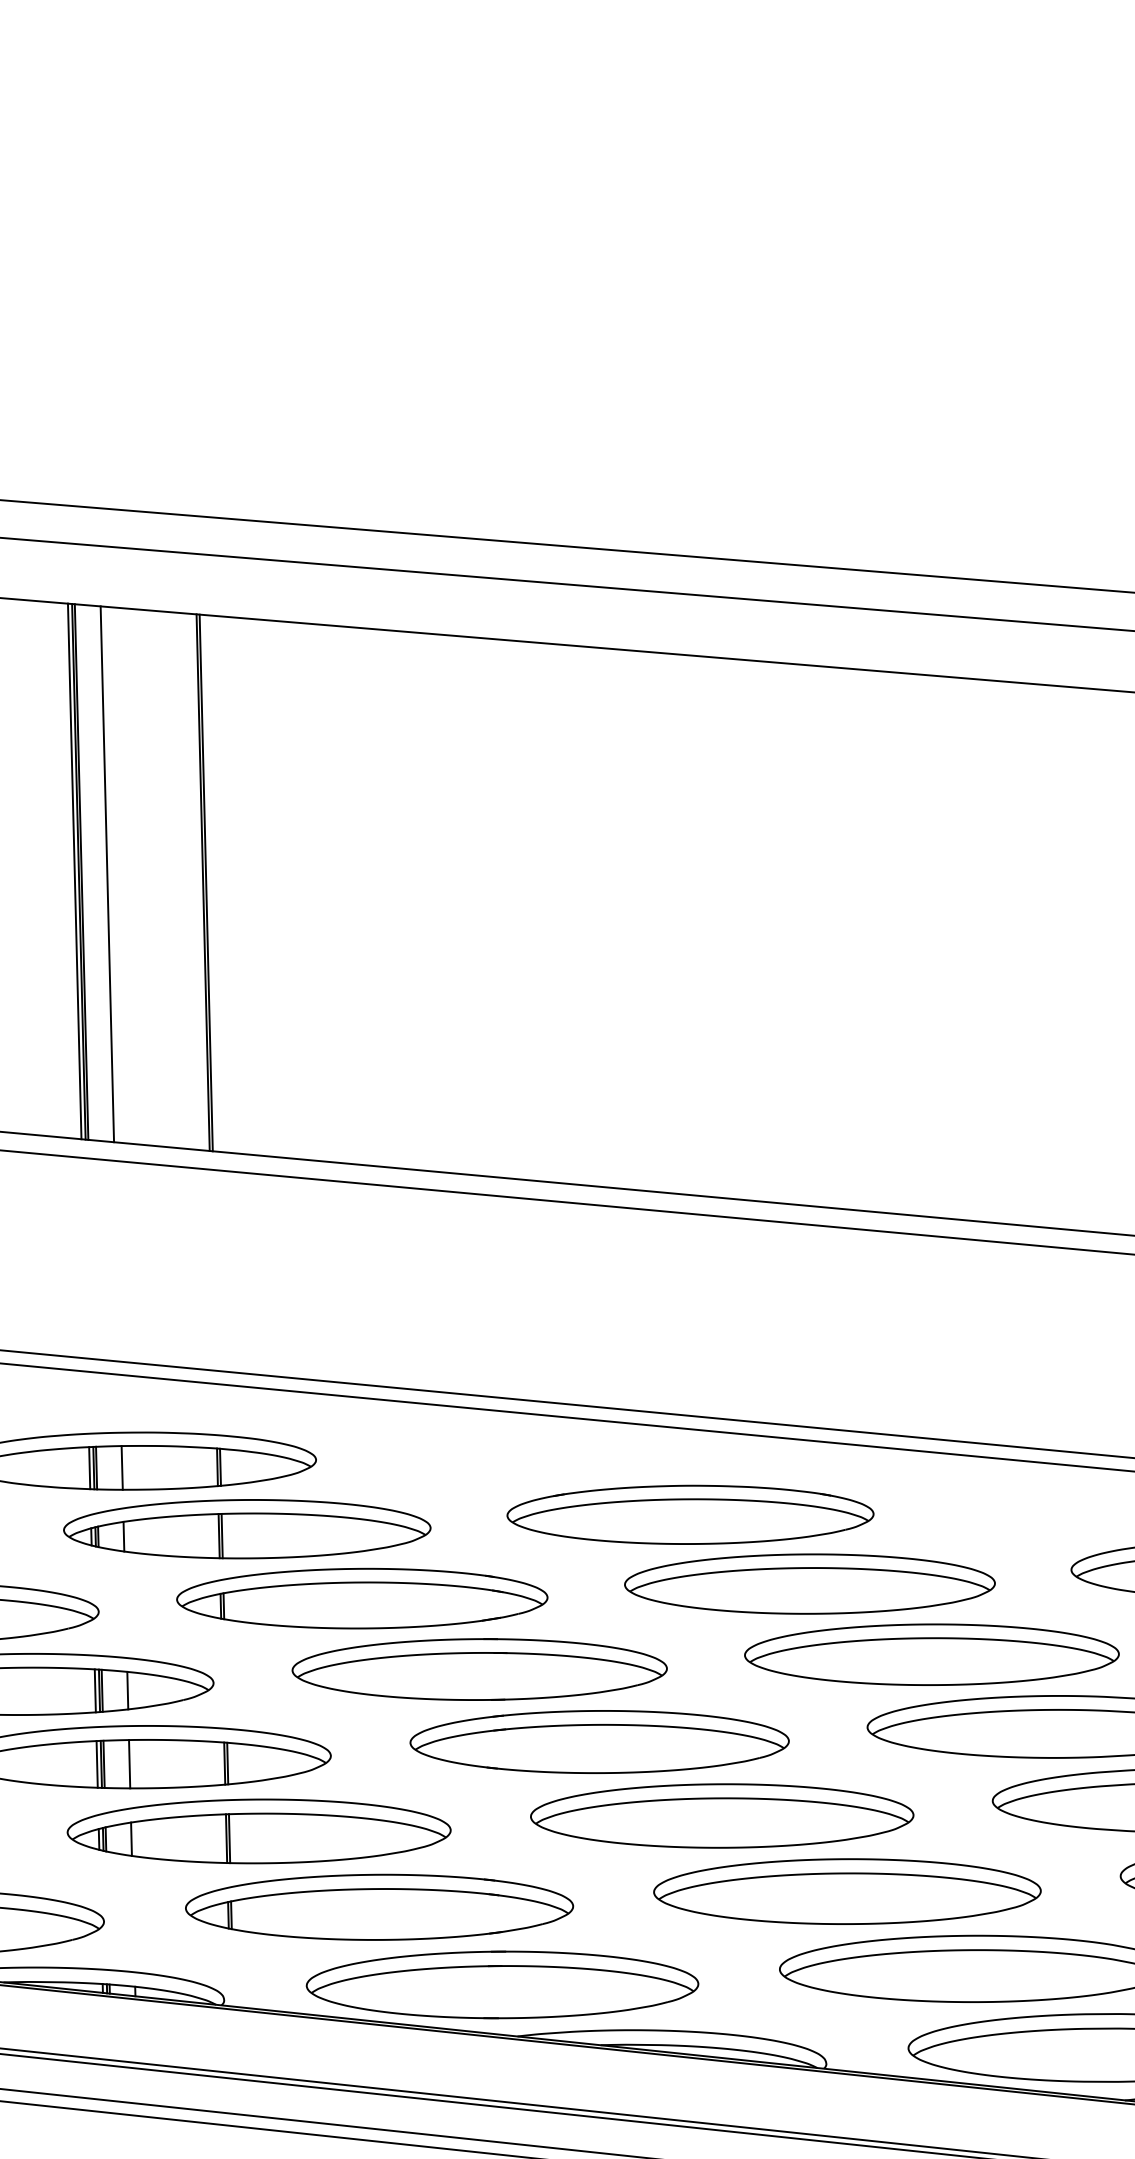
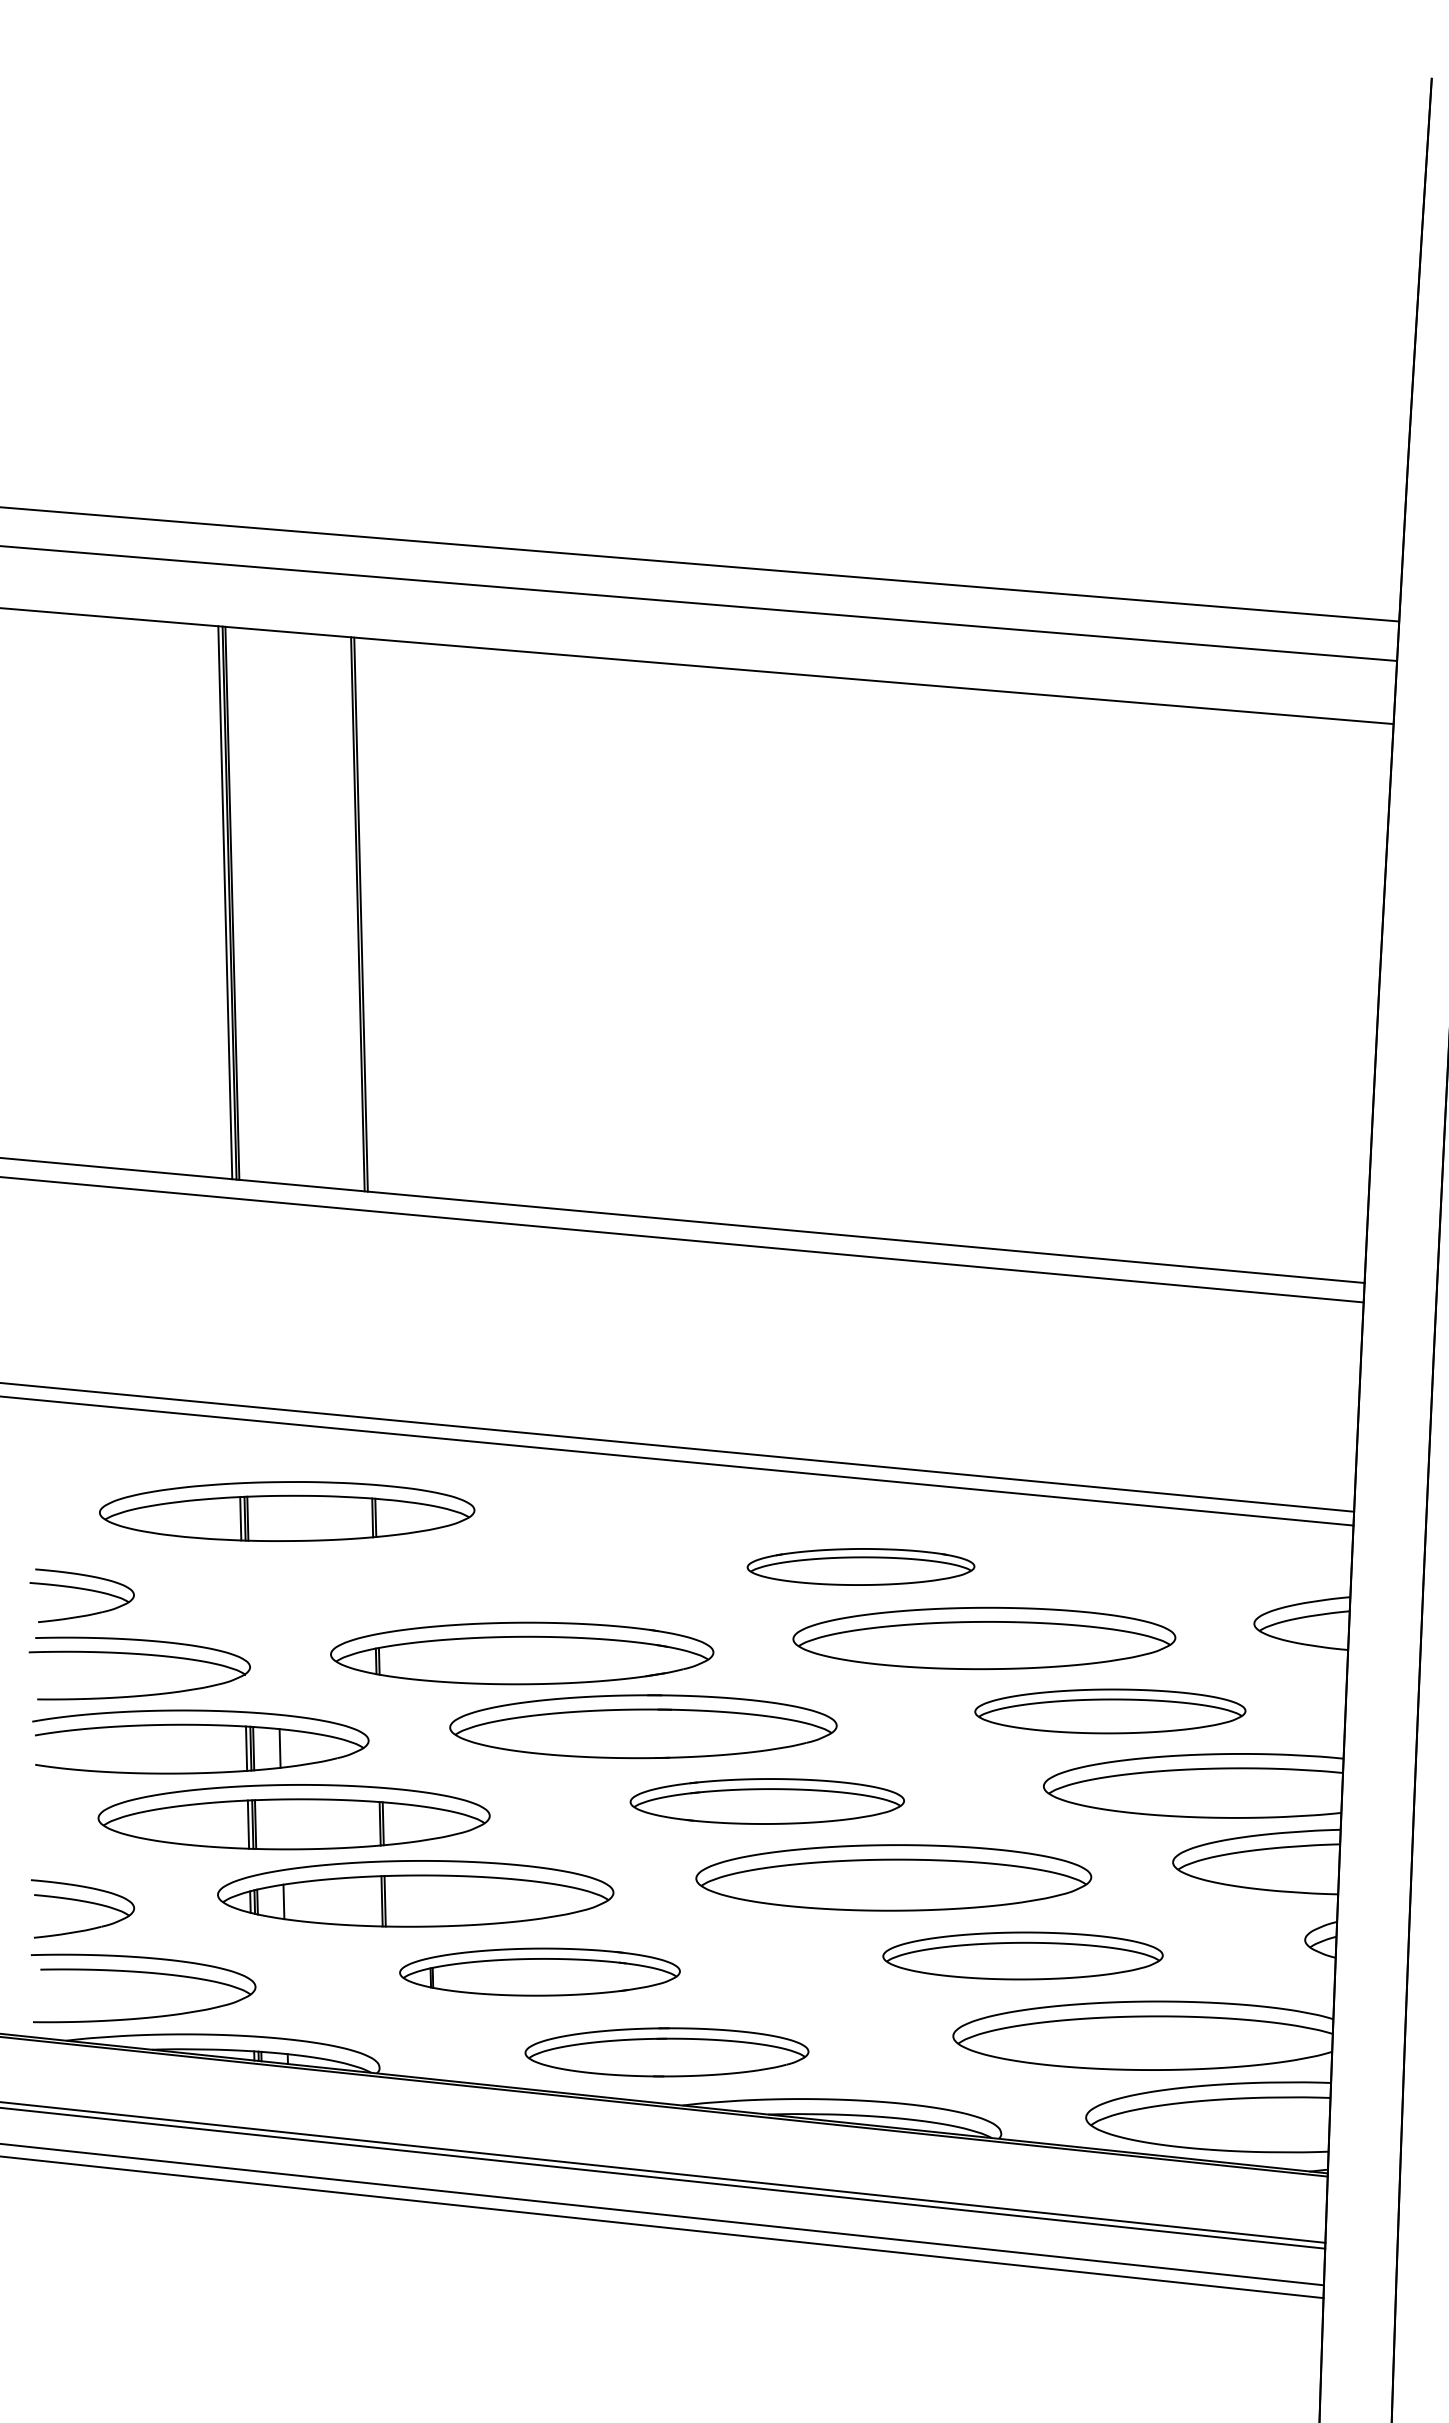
line: (106, 874) -> (258, 905), removed
line: (121, 1467) -> (273, 1518), removed
part: (689, 1514) -> (860, 1566), size x0.6
part: (247, 1528) -> (403, 1581), removed
part: (932, 1654) -> (1110, 1711), size x0.7
part: (599, 1742) -> (767, 1801), size x0.7
line: (129, 1764) -> (281, 1824), removed
part: (846, 1891) -> (1022, 1955), size x0.7
part: (379, 1906) -> (539, 1971), size x0.7
part: (502, 1985) -> (666, 2052), size x0.7

